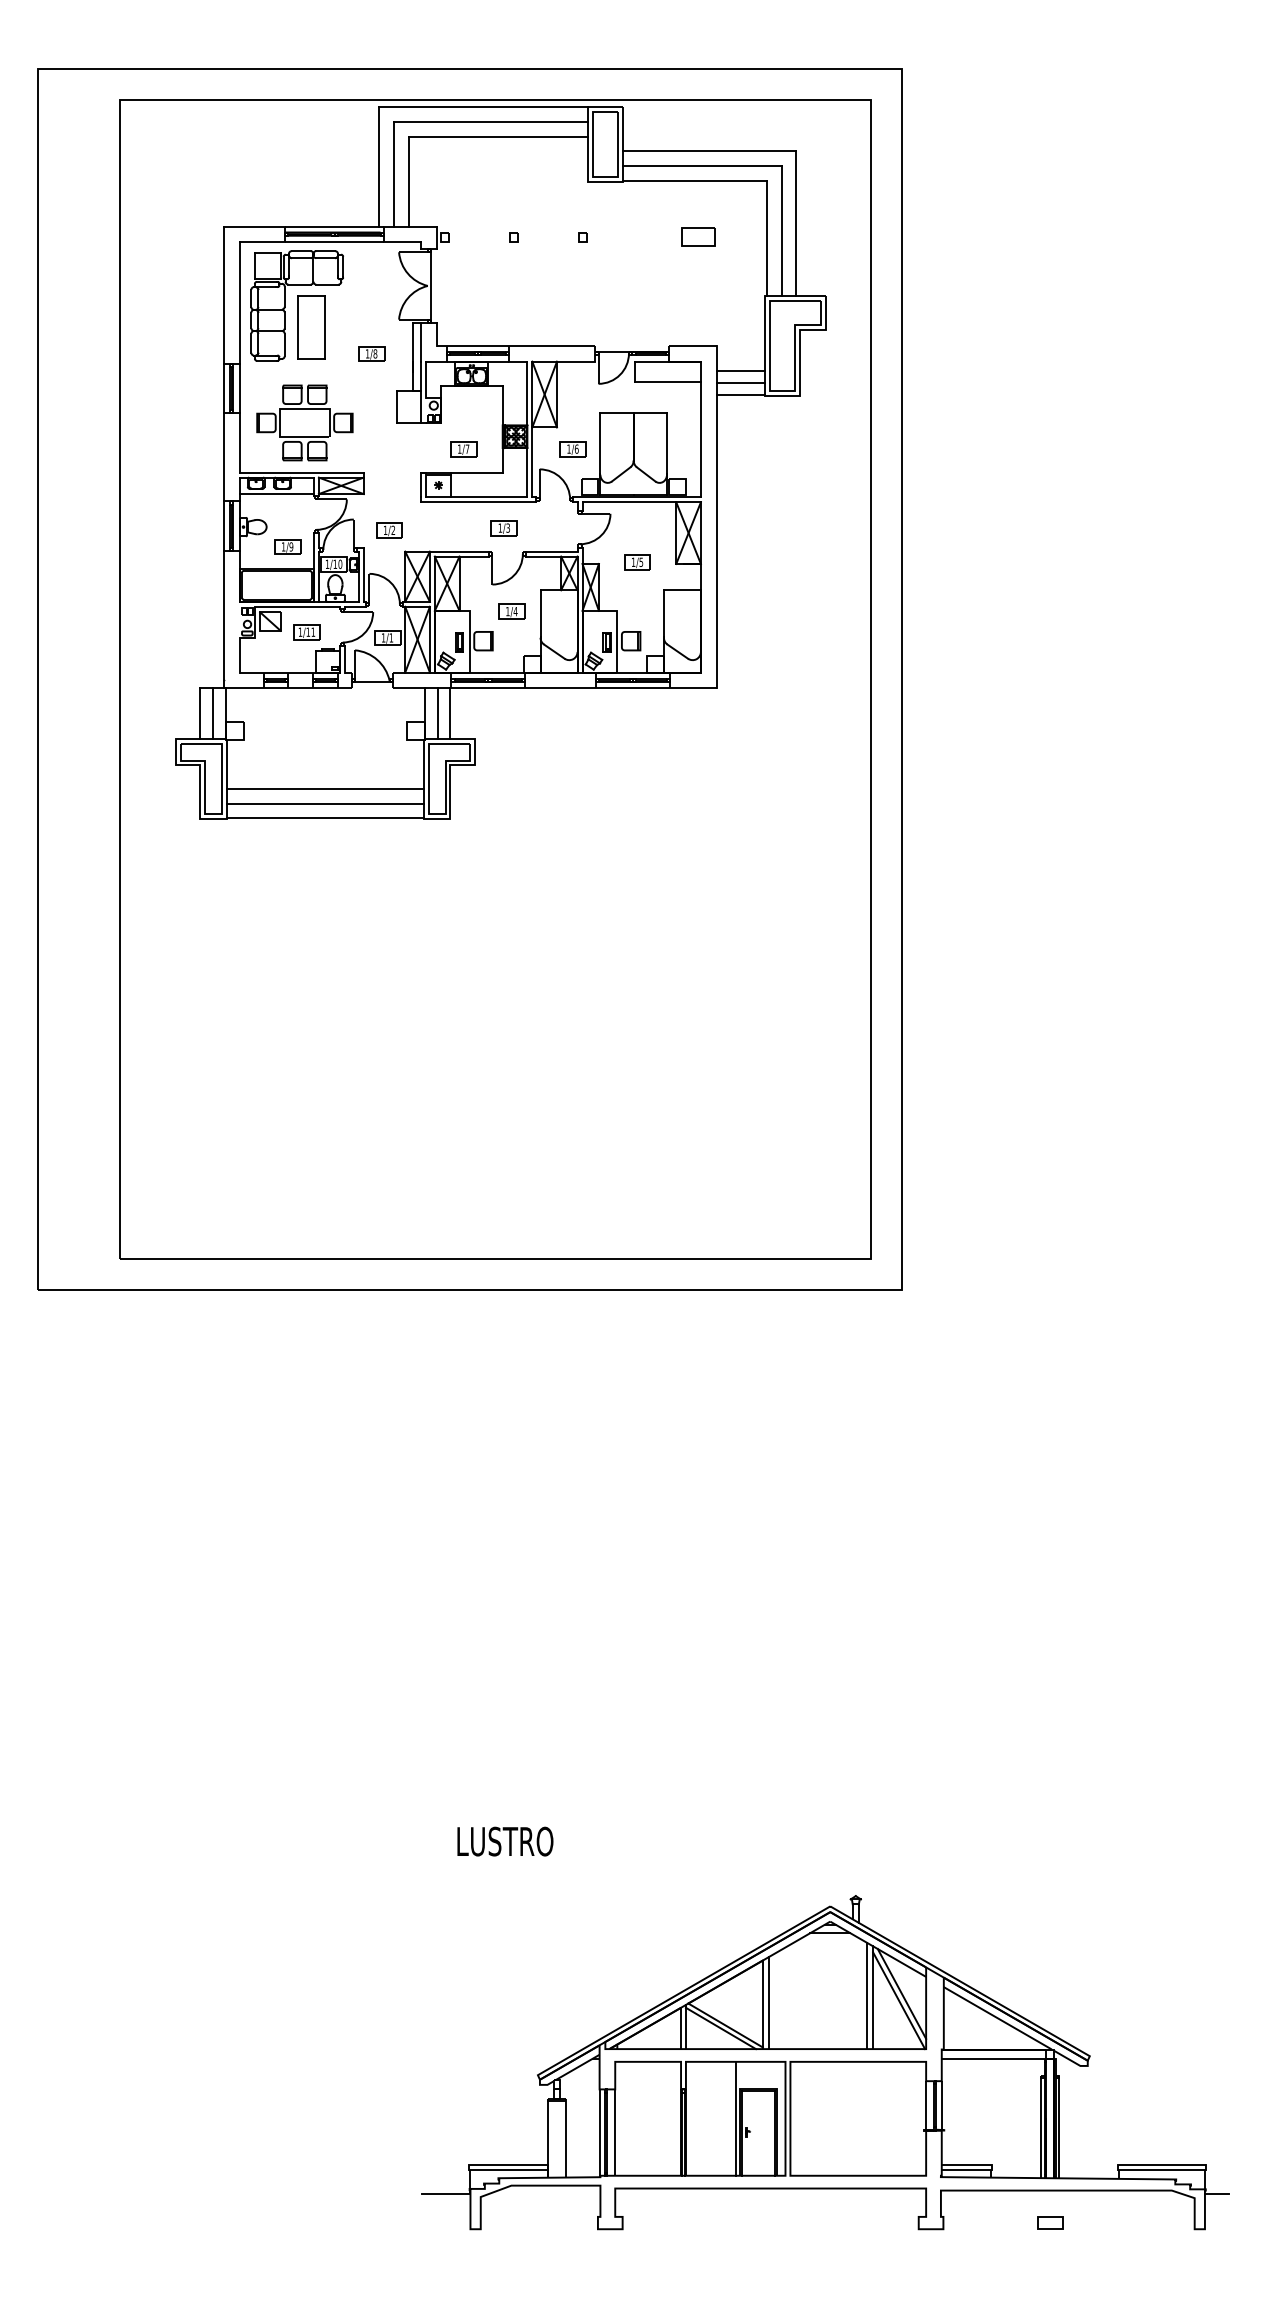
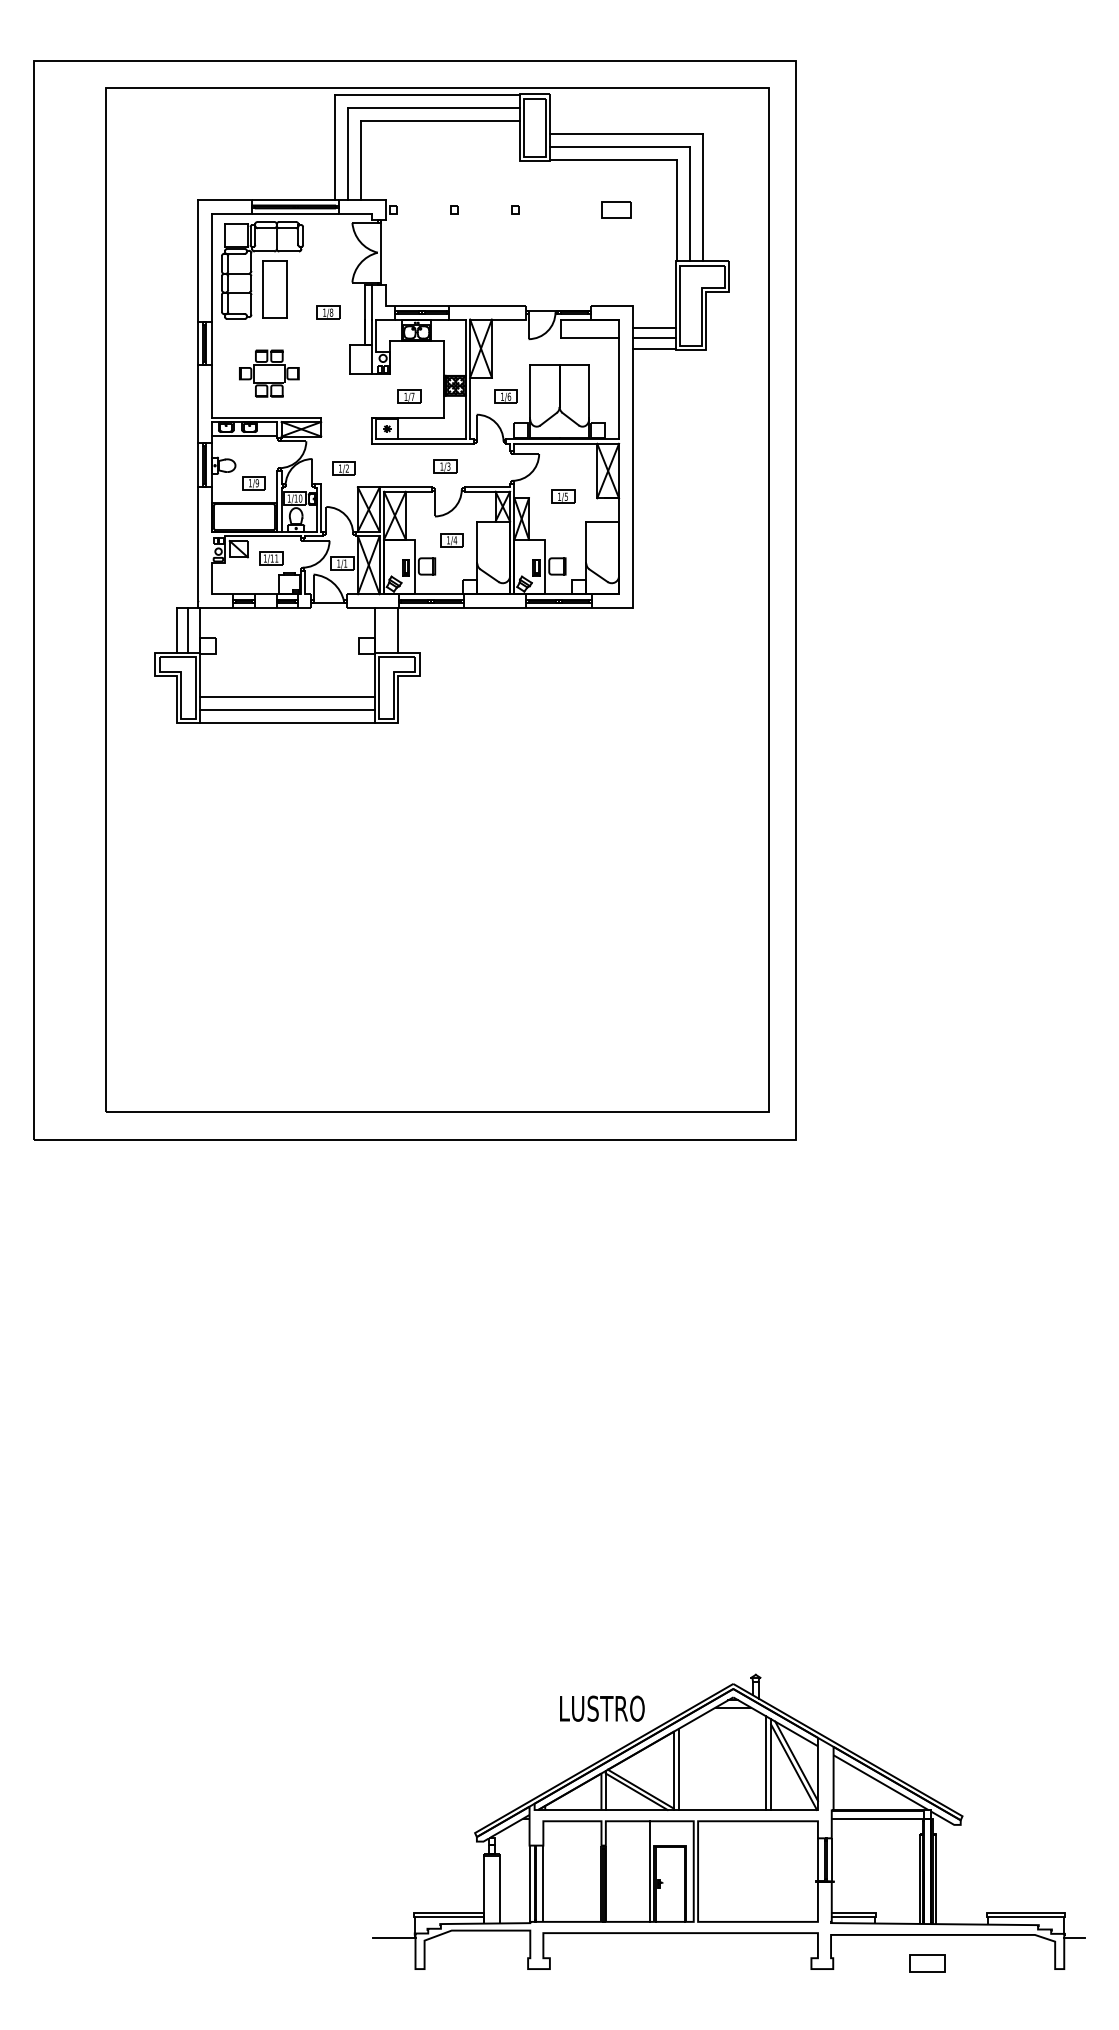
part: (305, 422) -> (269, 373), size x0.7
line: (437, 713) -> (386, 630), removed
text: (505, 1841) -> (602, 1708), moved
part: (1050, 2222) -> (927, 1963), size x1.6

